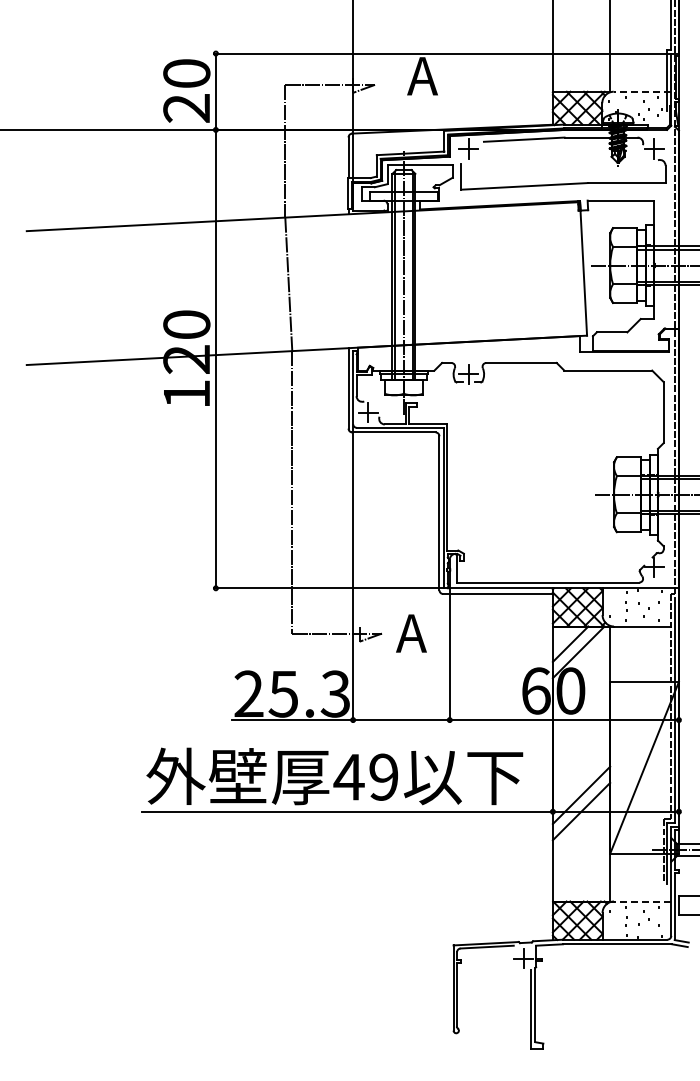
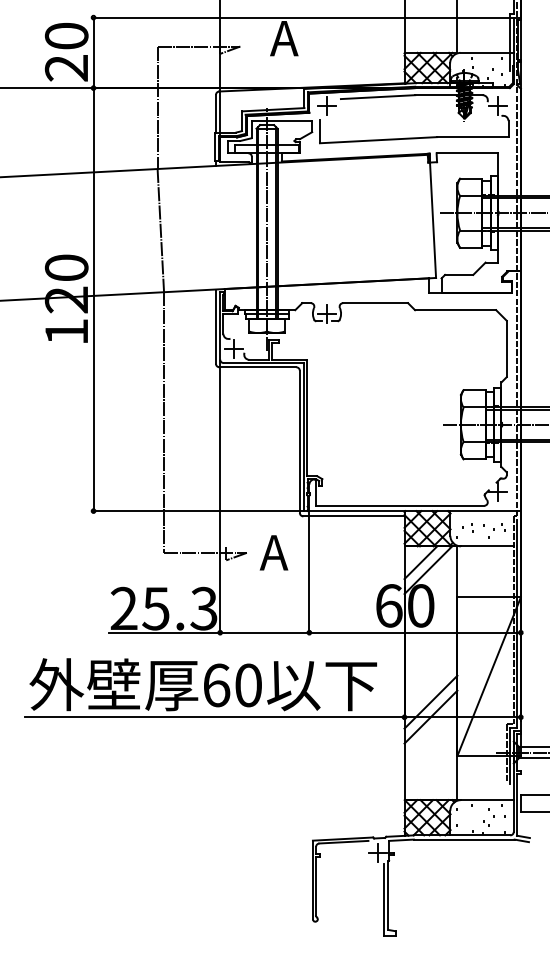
line: (642, 91) -> (487, 52), dashed -> solid
text: (365, 776) -> (231, 684), 49 -> 60
line: (642, 901) -> (487, 800), dashed -> solid

